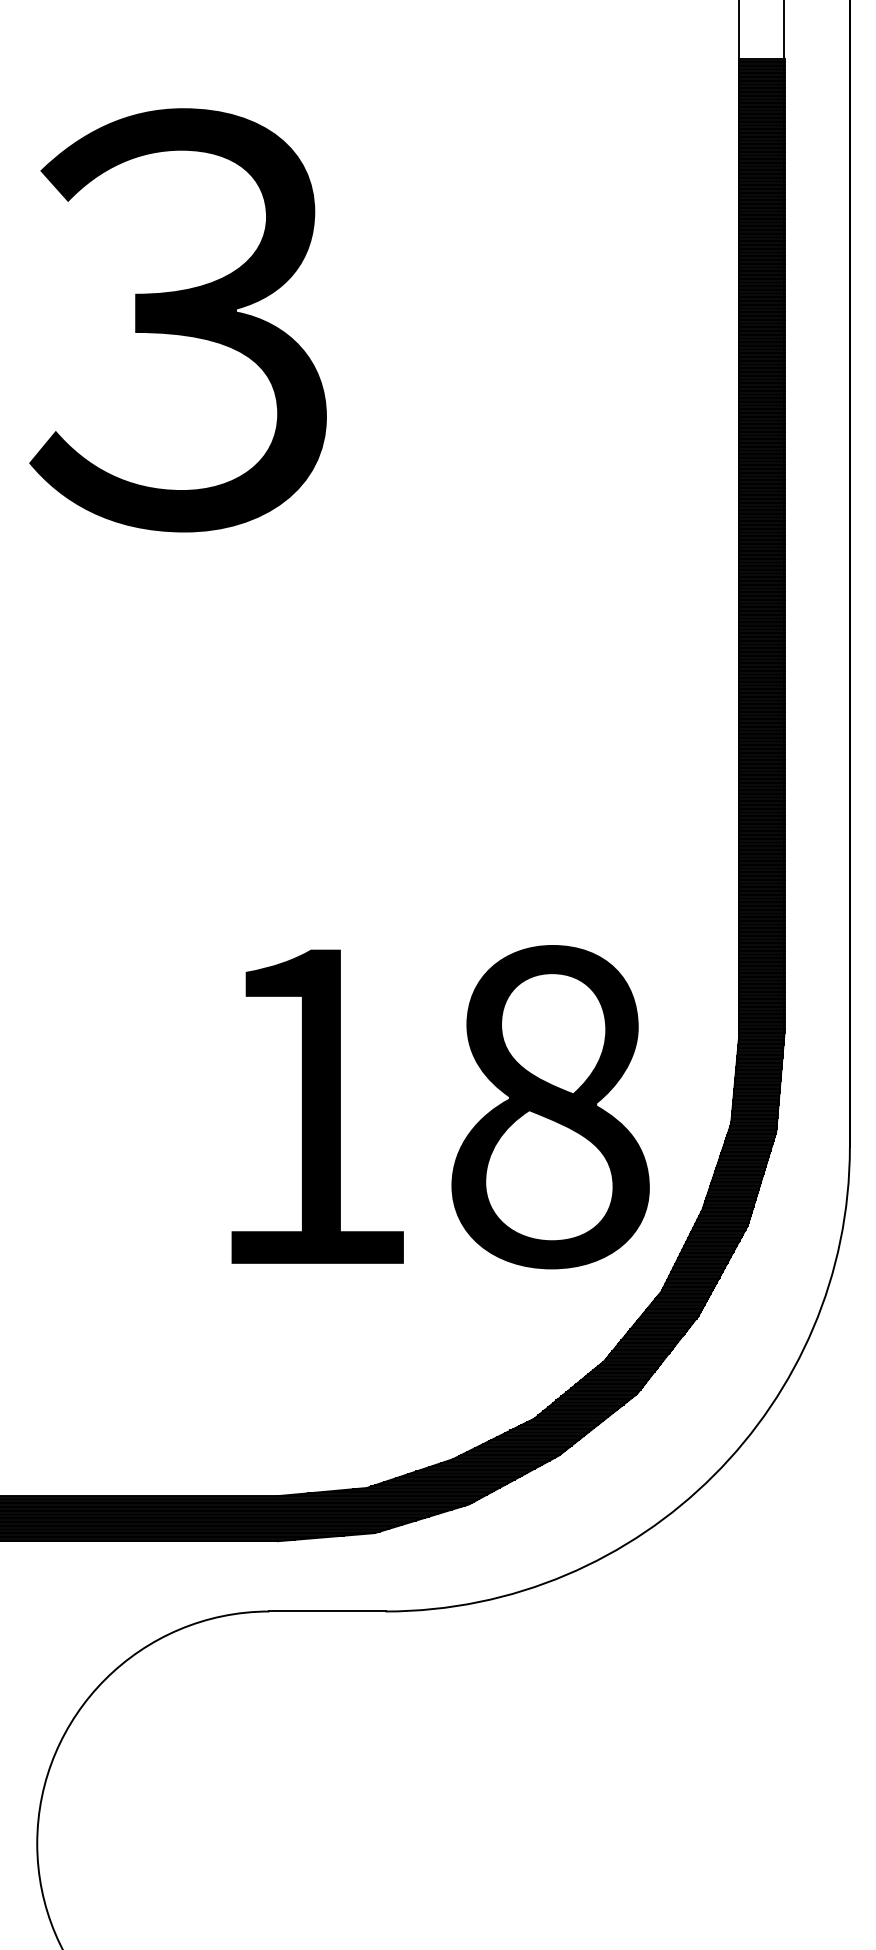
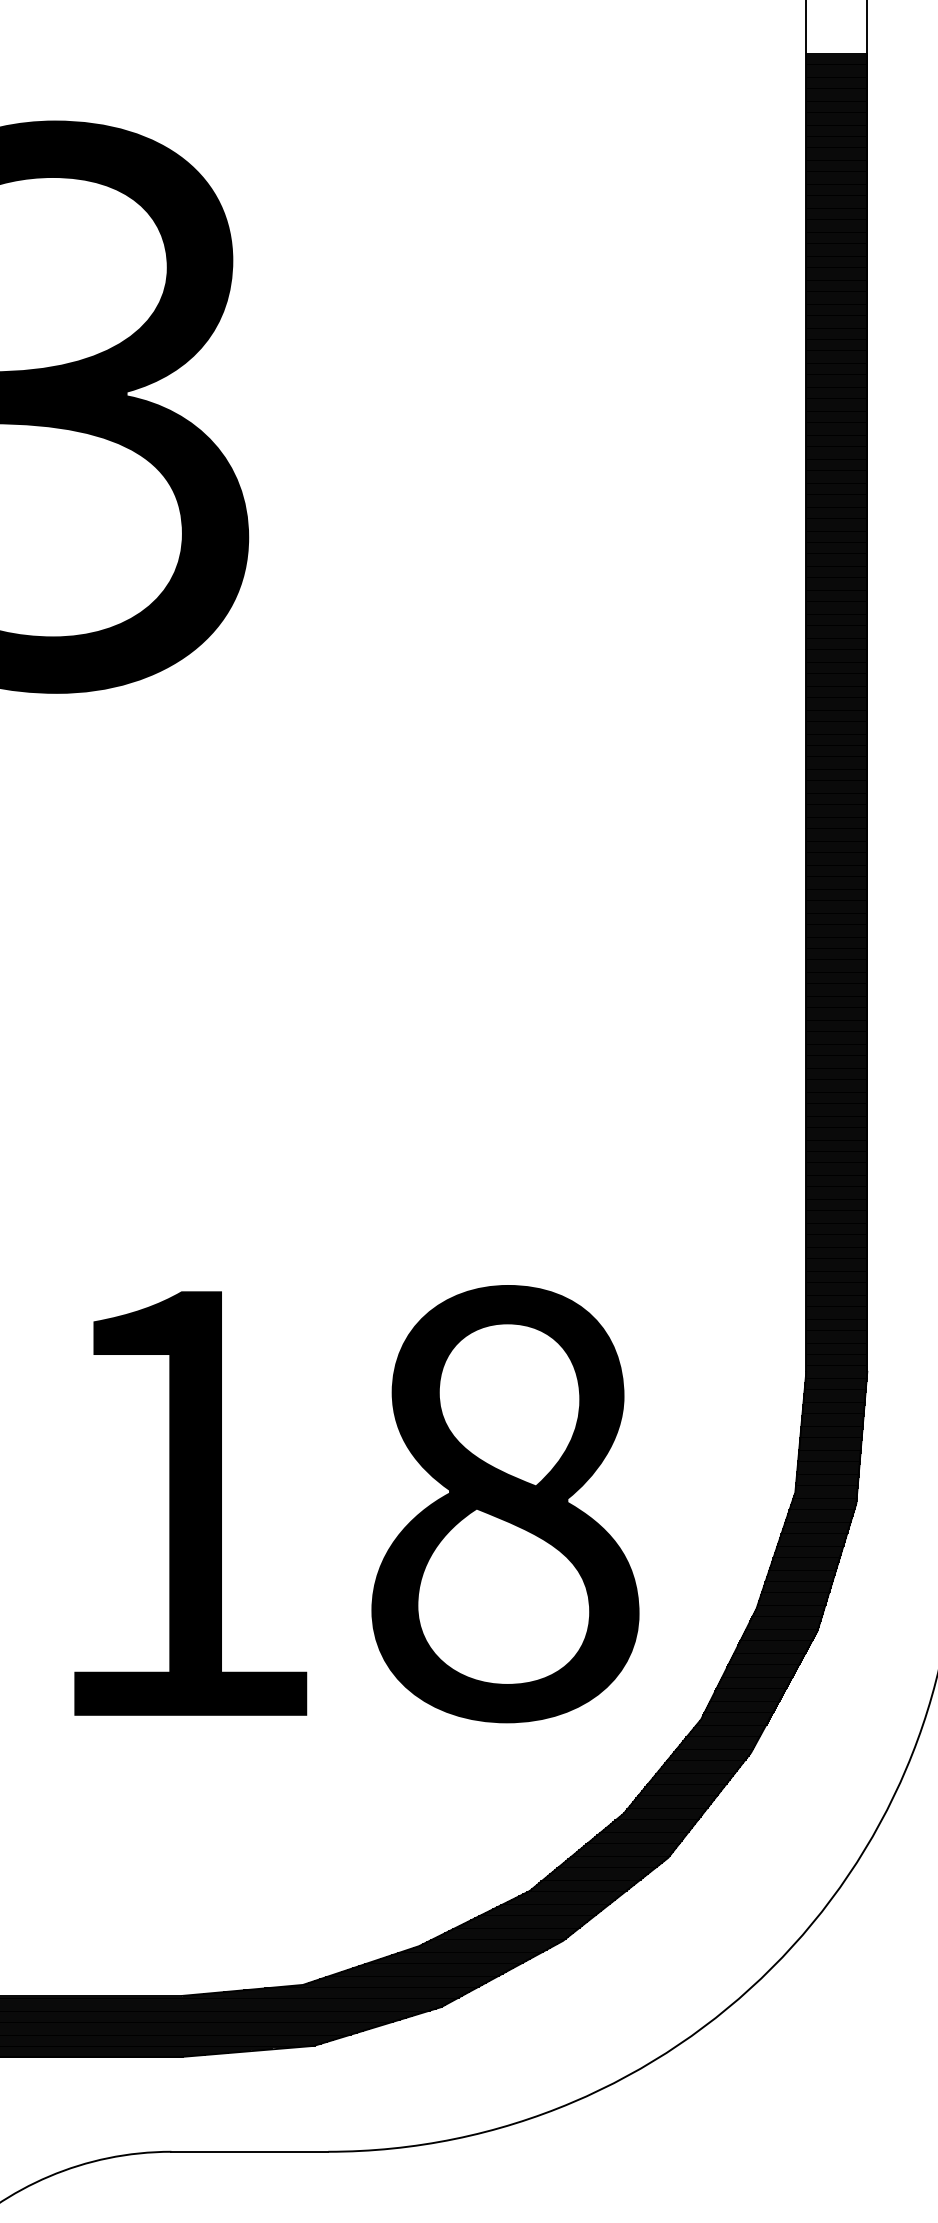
text: (440, 1107) -> (356, 1504), moved

